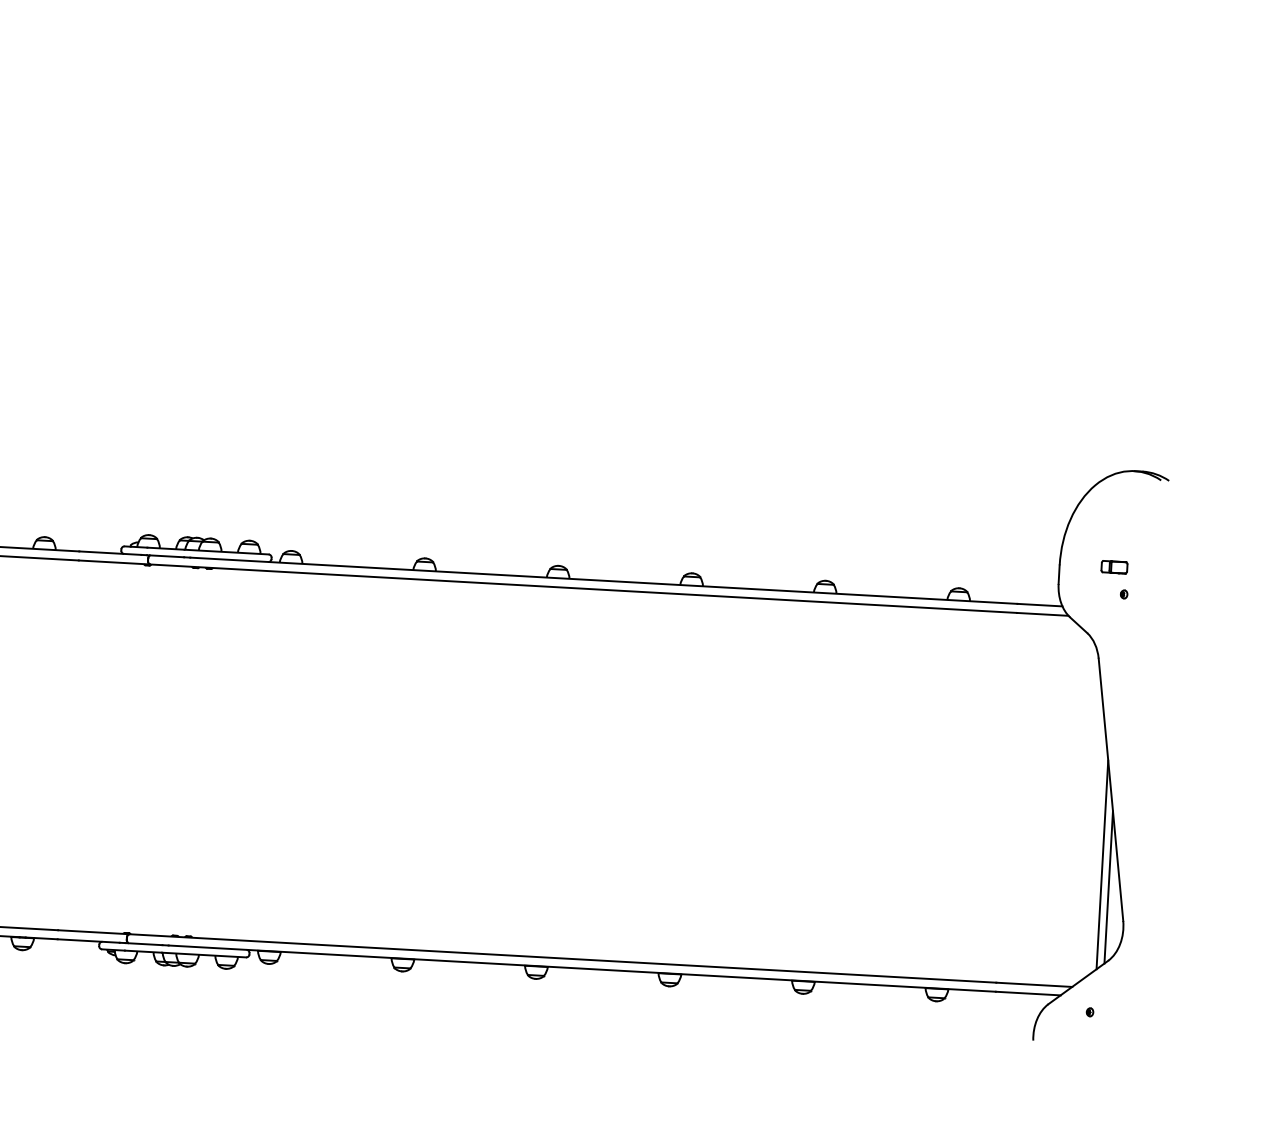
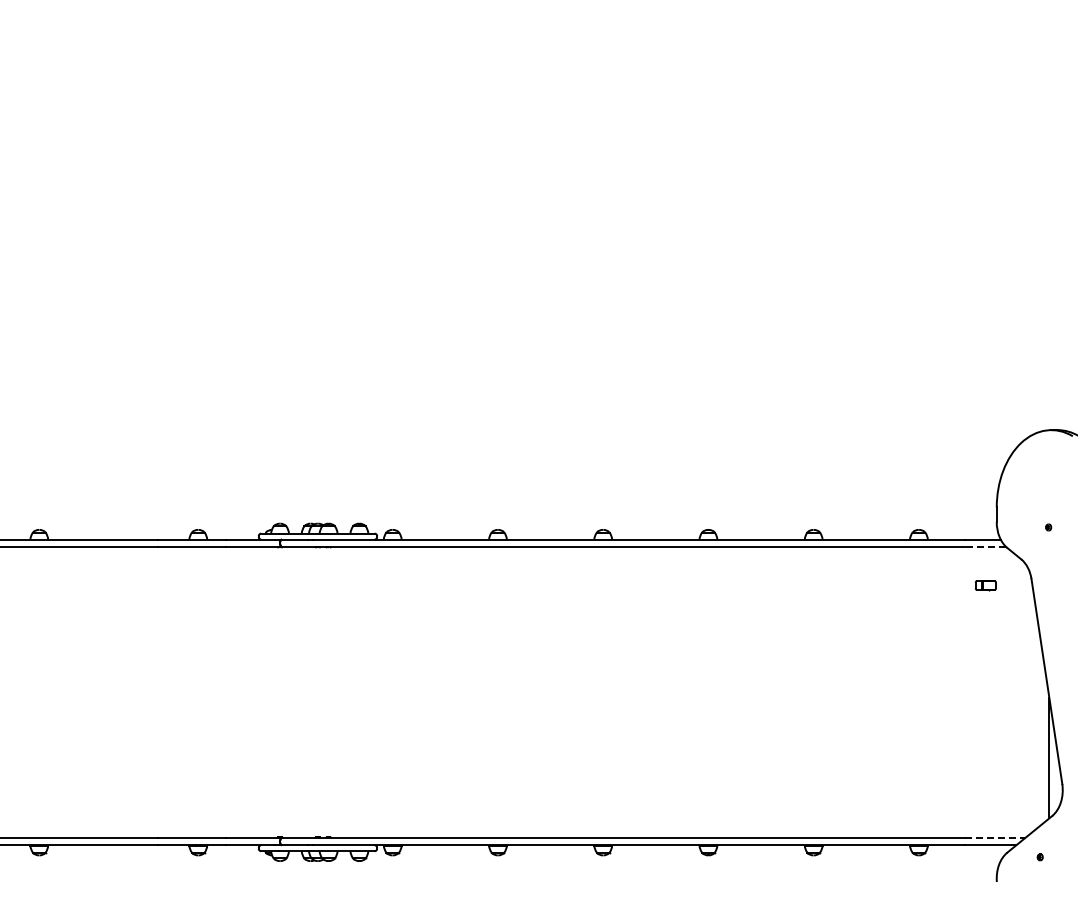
part: (1114, 567) -> (985, 585), moved
line: (1042, 614) -> (985, 546), solid -> dashed
line: (1102, 864) -> (1043, 740), removed
line: (1034, 985) -> (995, 838), solid -> dashed

